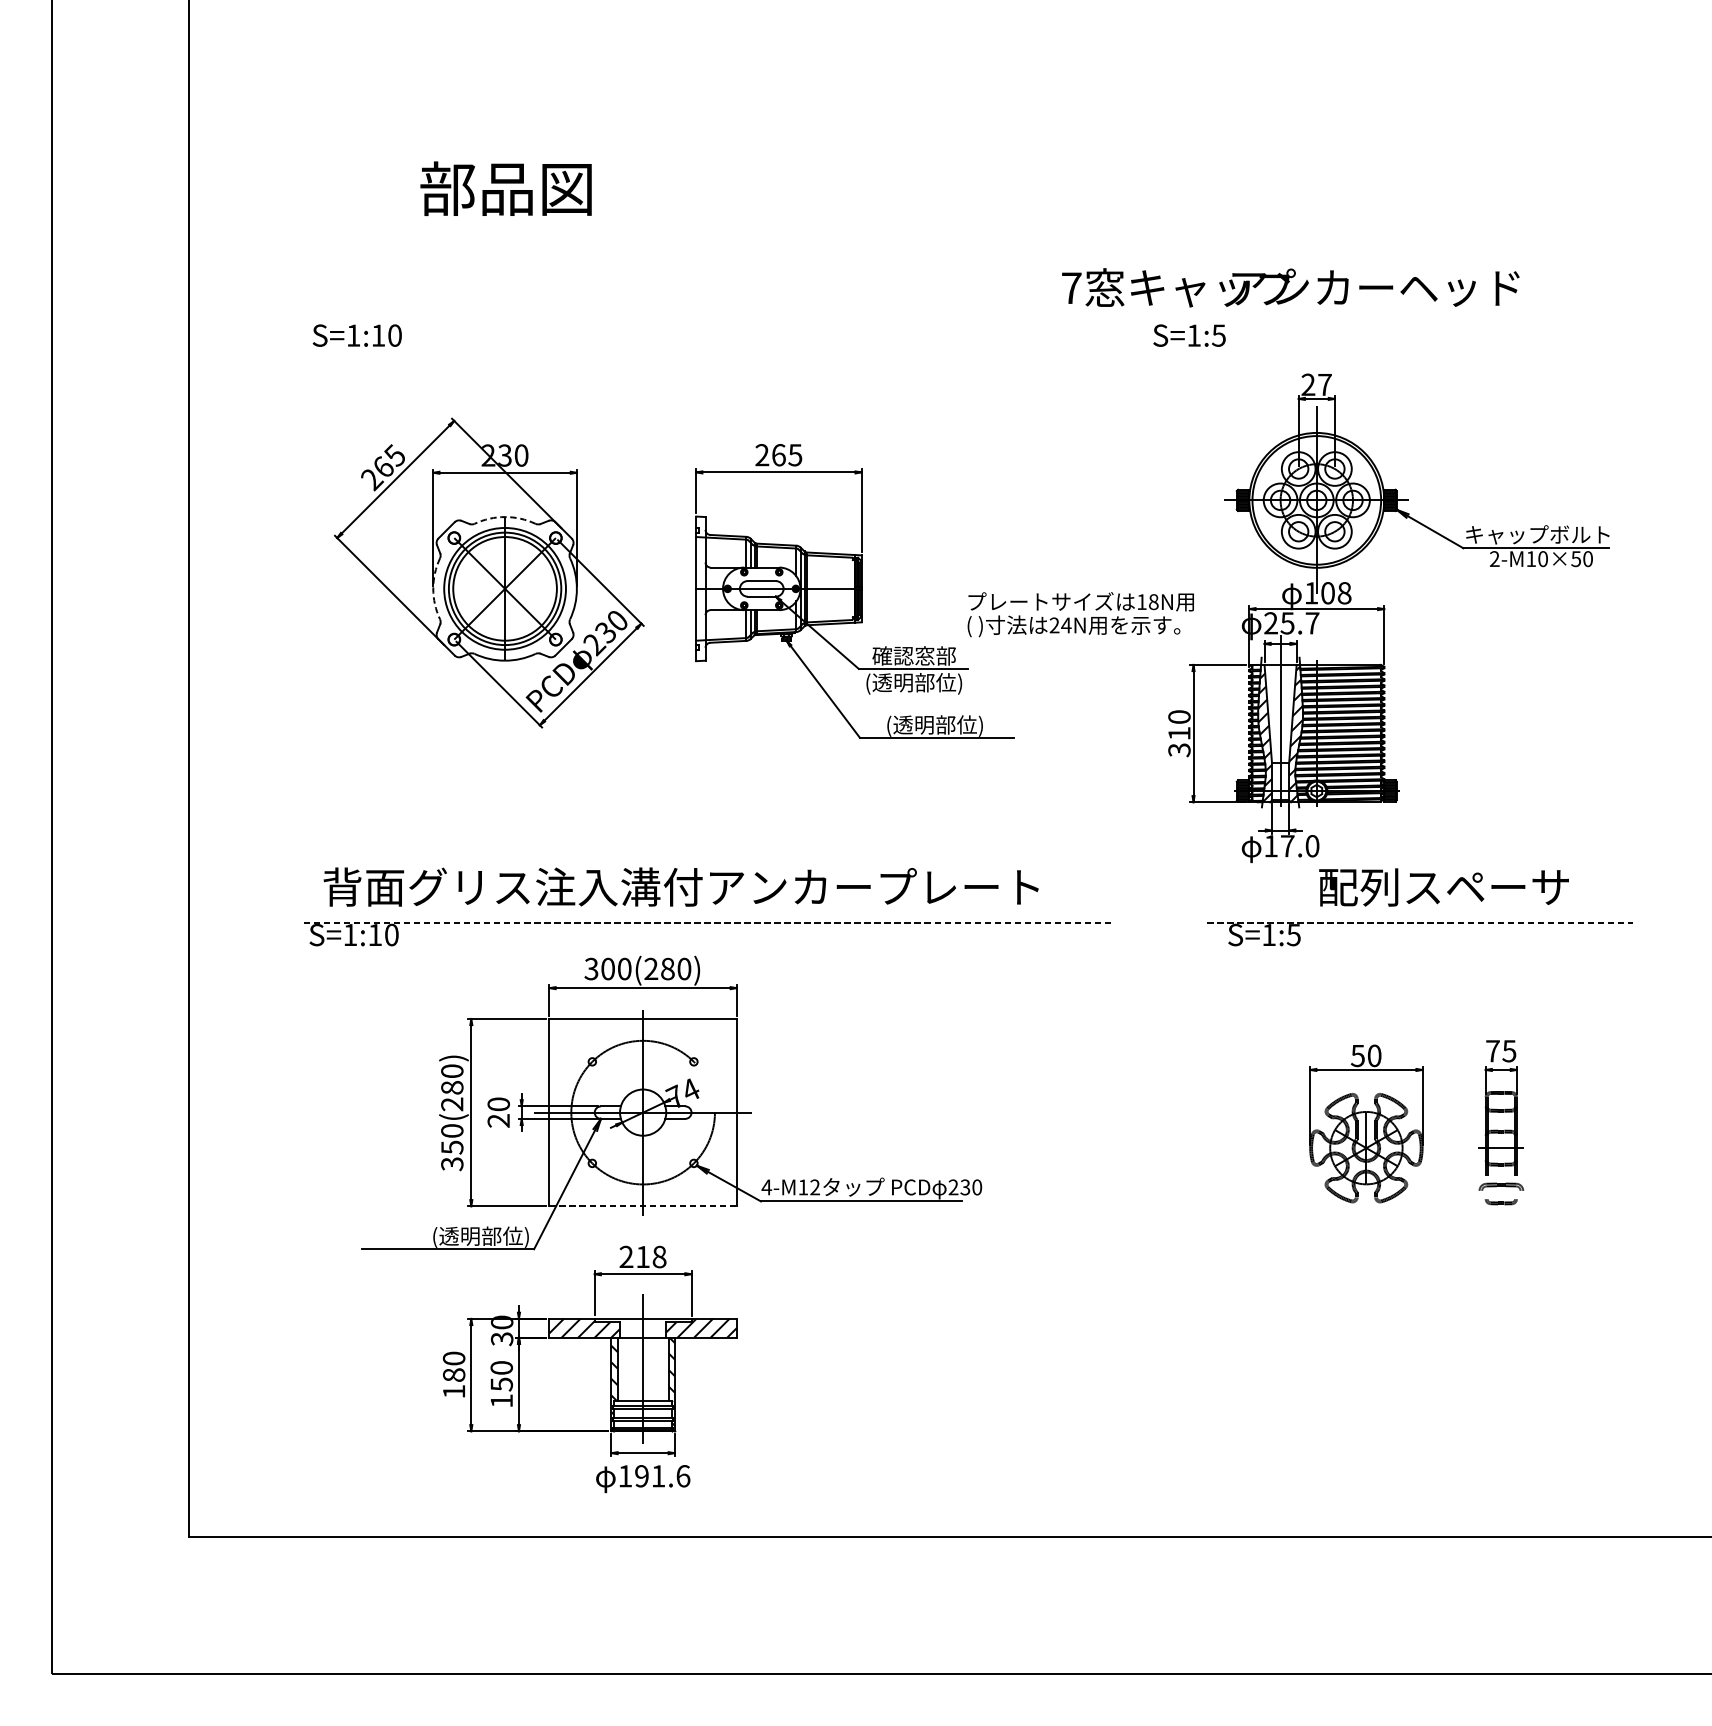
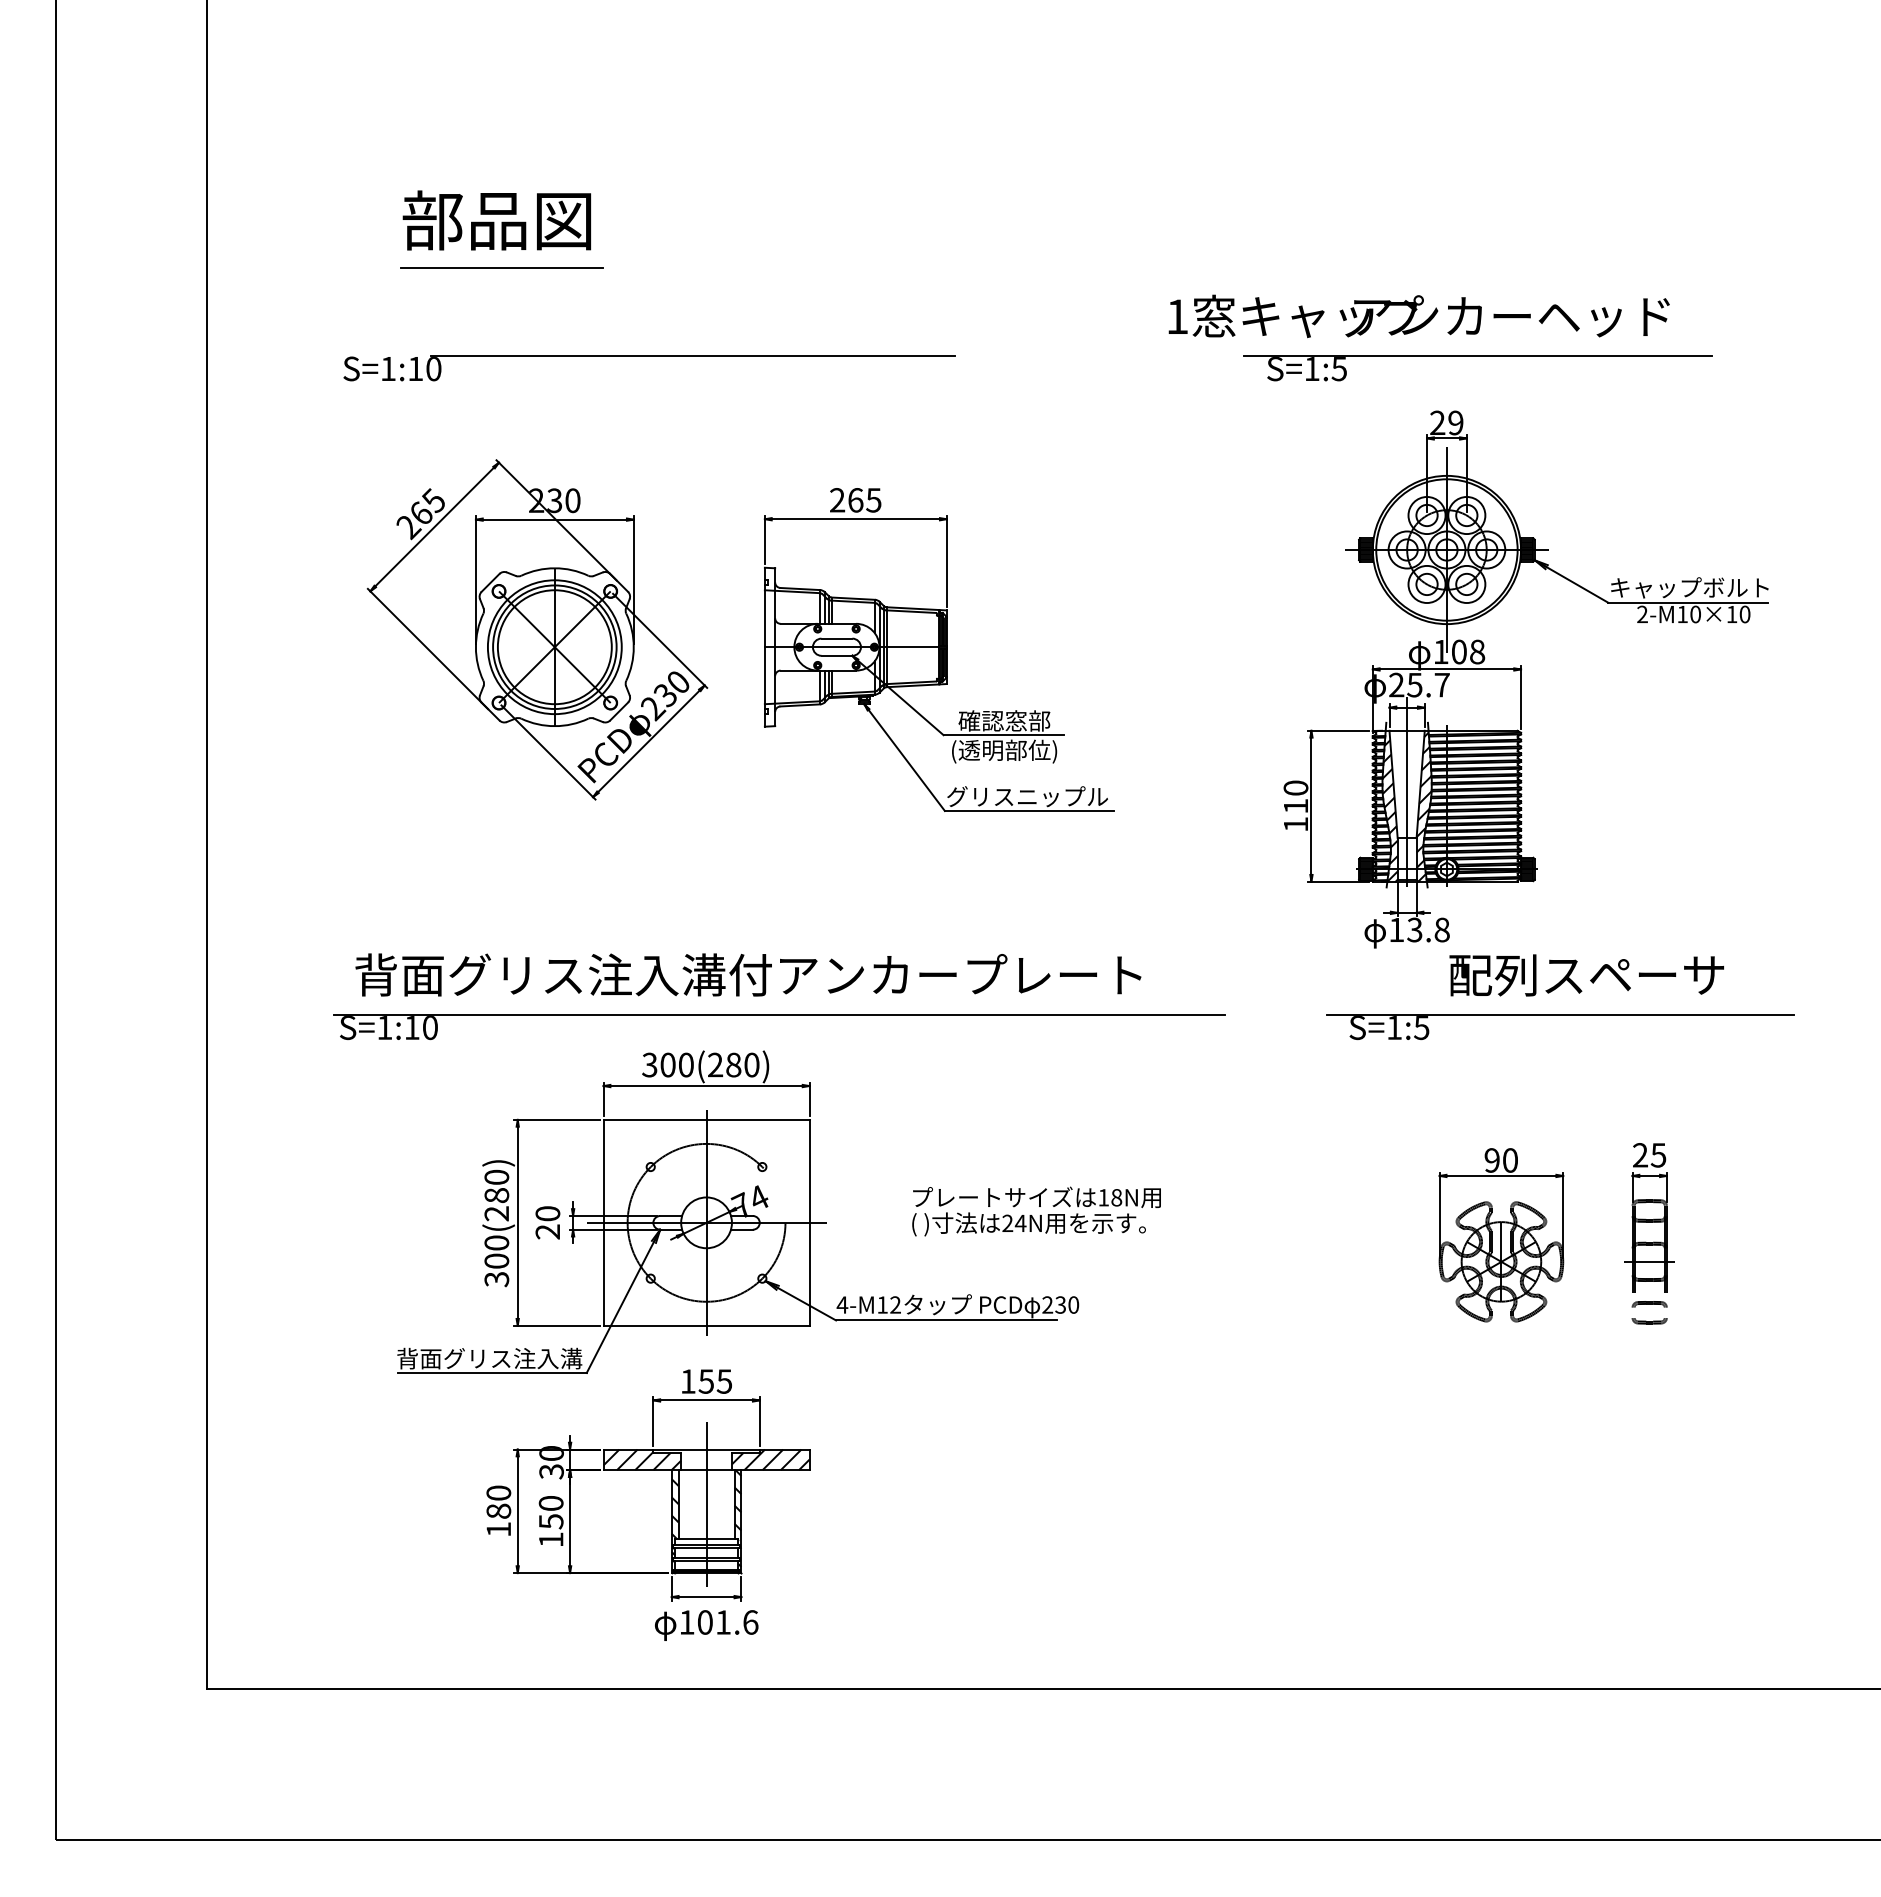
text: (505, 188) -> (496, 220), moved
line: (456, 244) -> (501, 268), added
text: (1071, 287) -> (1177, 316), 7 -> 1
line: (630, 324) -> (692, 356), added
line: (1344, 324) -> (1477, 356), added
text: (1324, 384) -> (1455, 422), 27 -> 29
arc: (504, 517) -> (554, 568), dashed -> solid
text: (1575, 559) -> (1731, 614), 2-M10×50 -> 2-M10×10
arc: (432, 589) -> (475, 647), dashed -> solid
text: (1080, 614) -> (1036, 1211), moved
text: (935, 725) -> (1027, 797), (透明部位) -> グリスニップル
text: (1179, 750) -> (1295, 824), 310 -> 110
text: (1300, 845) -> (1428, 929), 17.0 -> 13.8
line: (709, 923) -> (779, 1014), dashed -> solid
line: (1420, 923) -> (1560, 1014), dashed -> solid
text: (1492, 1051) -> (1640, 1155), 75 -> 25
text: (1357, 1055) -> (1491, 1160), 50 -> 90
text: (452, 1147) -> (496, 1261), 350(280) -> 300(280)
part: (1501, 1186) -> (1649, 1304), size x0.71
line: (643, 1206) -> (706, 1325), dashed -> solid
text: (445, 1236) -> (489, 1359), (透明部位) -> 背面グリス注入溝
text: (643, 1256) -> (706, 1381), 218 -> 155
text: (641, 1476) -> (704, 1622), 191.6 -> 101.6

